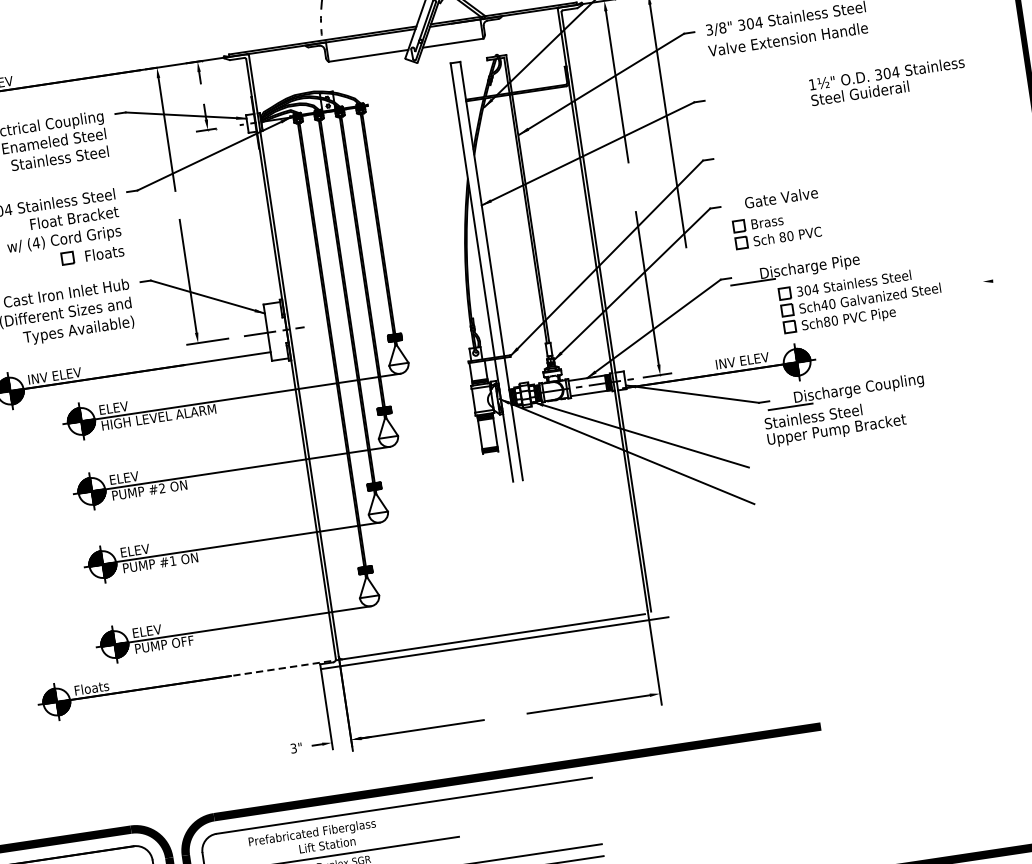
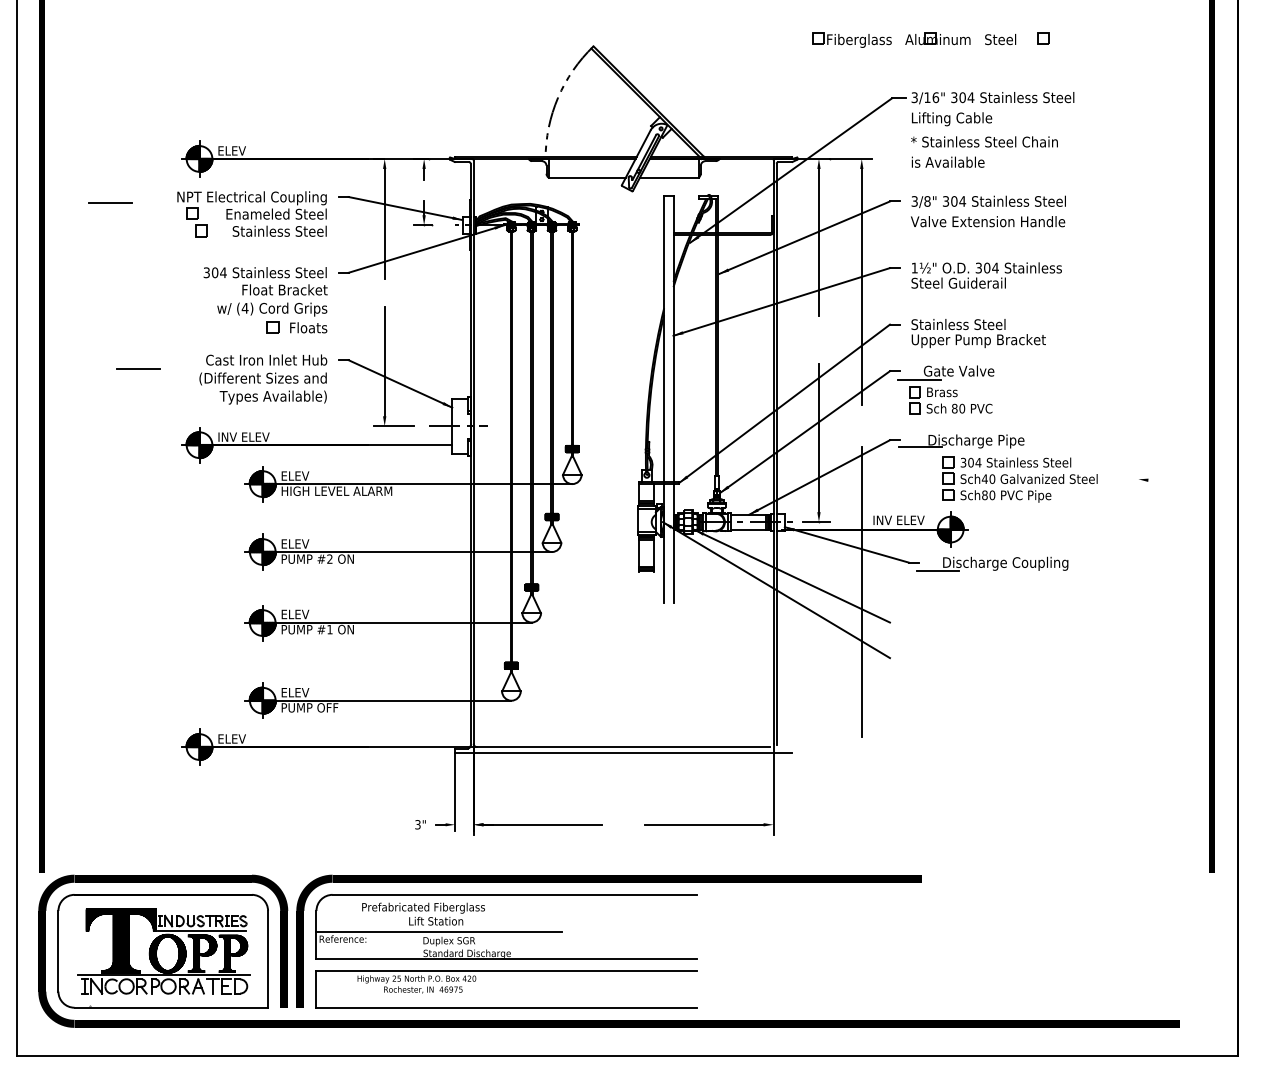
text: (887, 81) -> (986, 275), moved
line: (741, 212) -> (919, 379), added
text: (835, 422) -> (978, 333), moved
line: (714, 440) -> (861, 592), added
line: (286, 668) -> (422, 747), dashed -> solid
text: (92, 687) -> (235, 738), Floats -> ELEV

